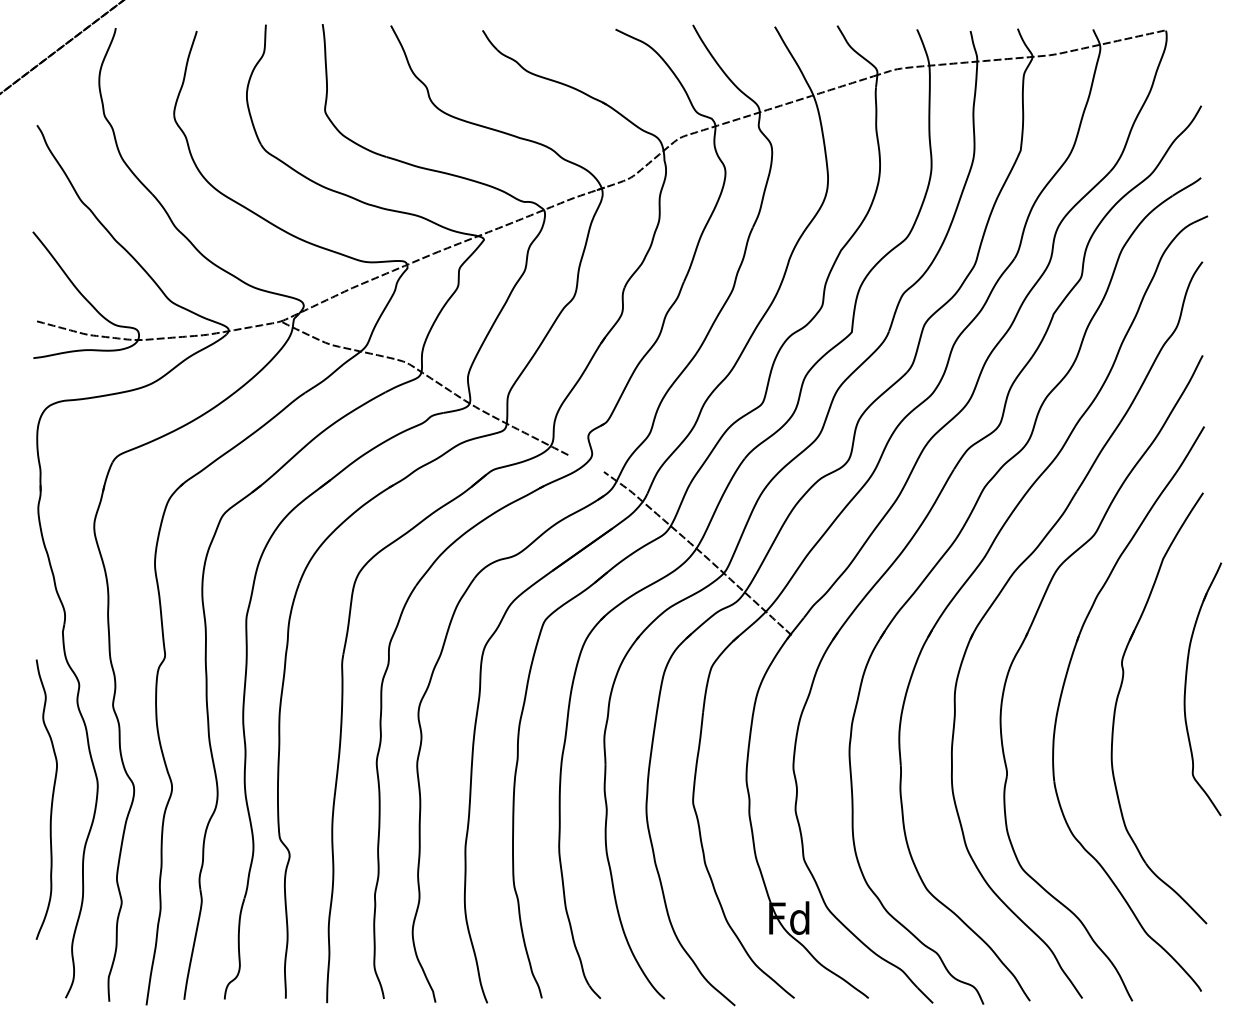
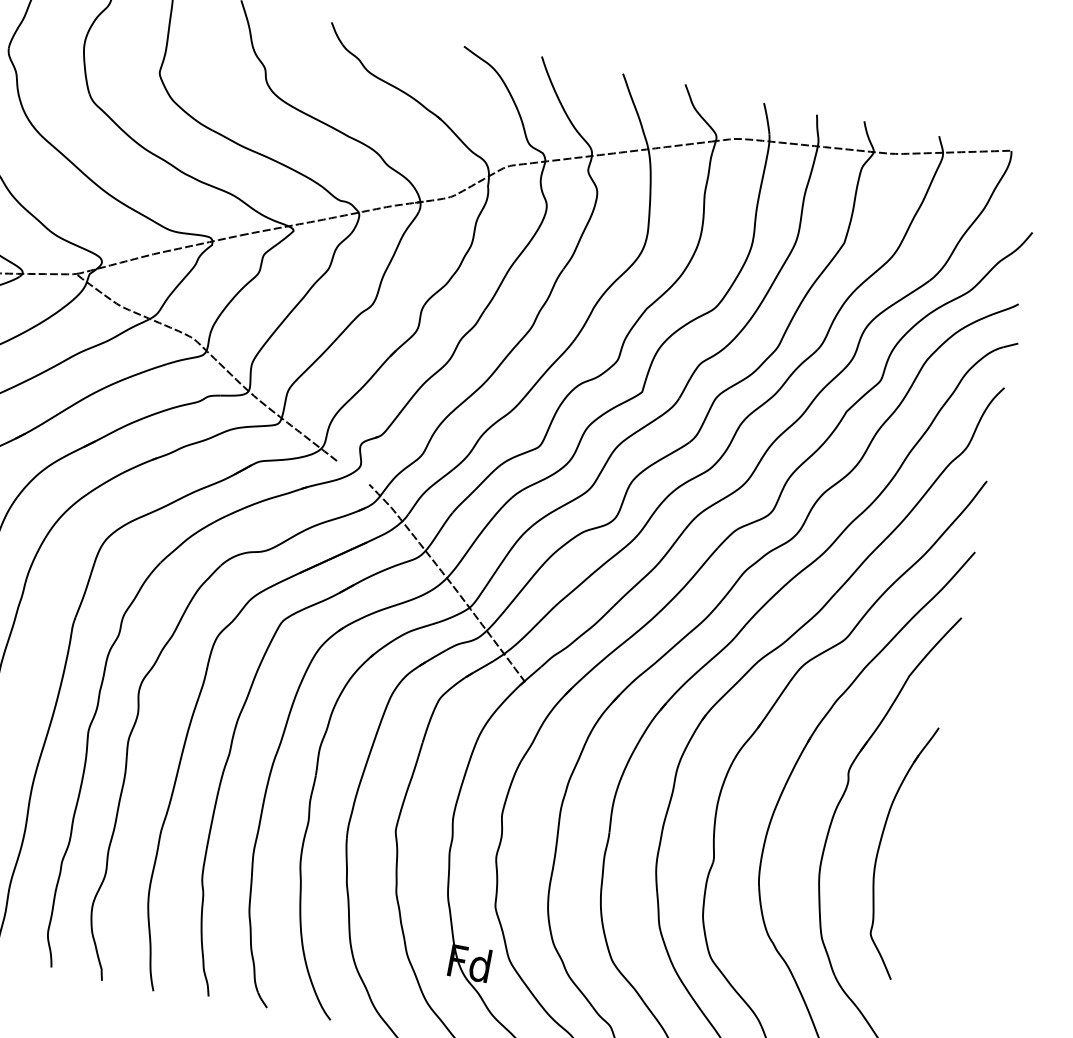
part: (1186, 688) -> (880, 846), moved

